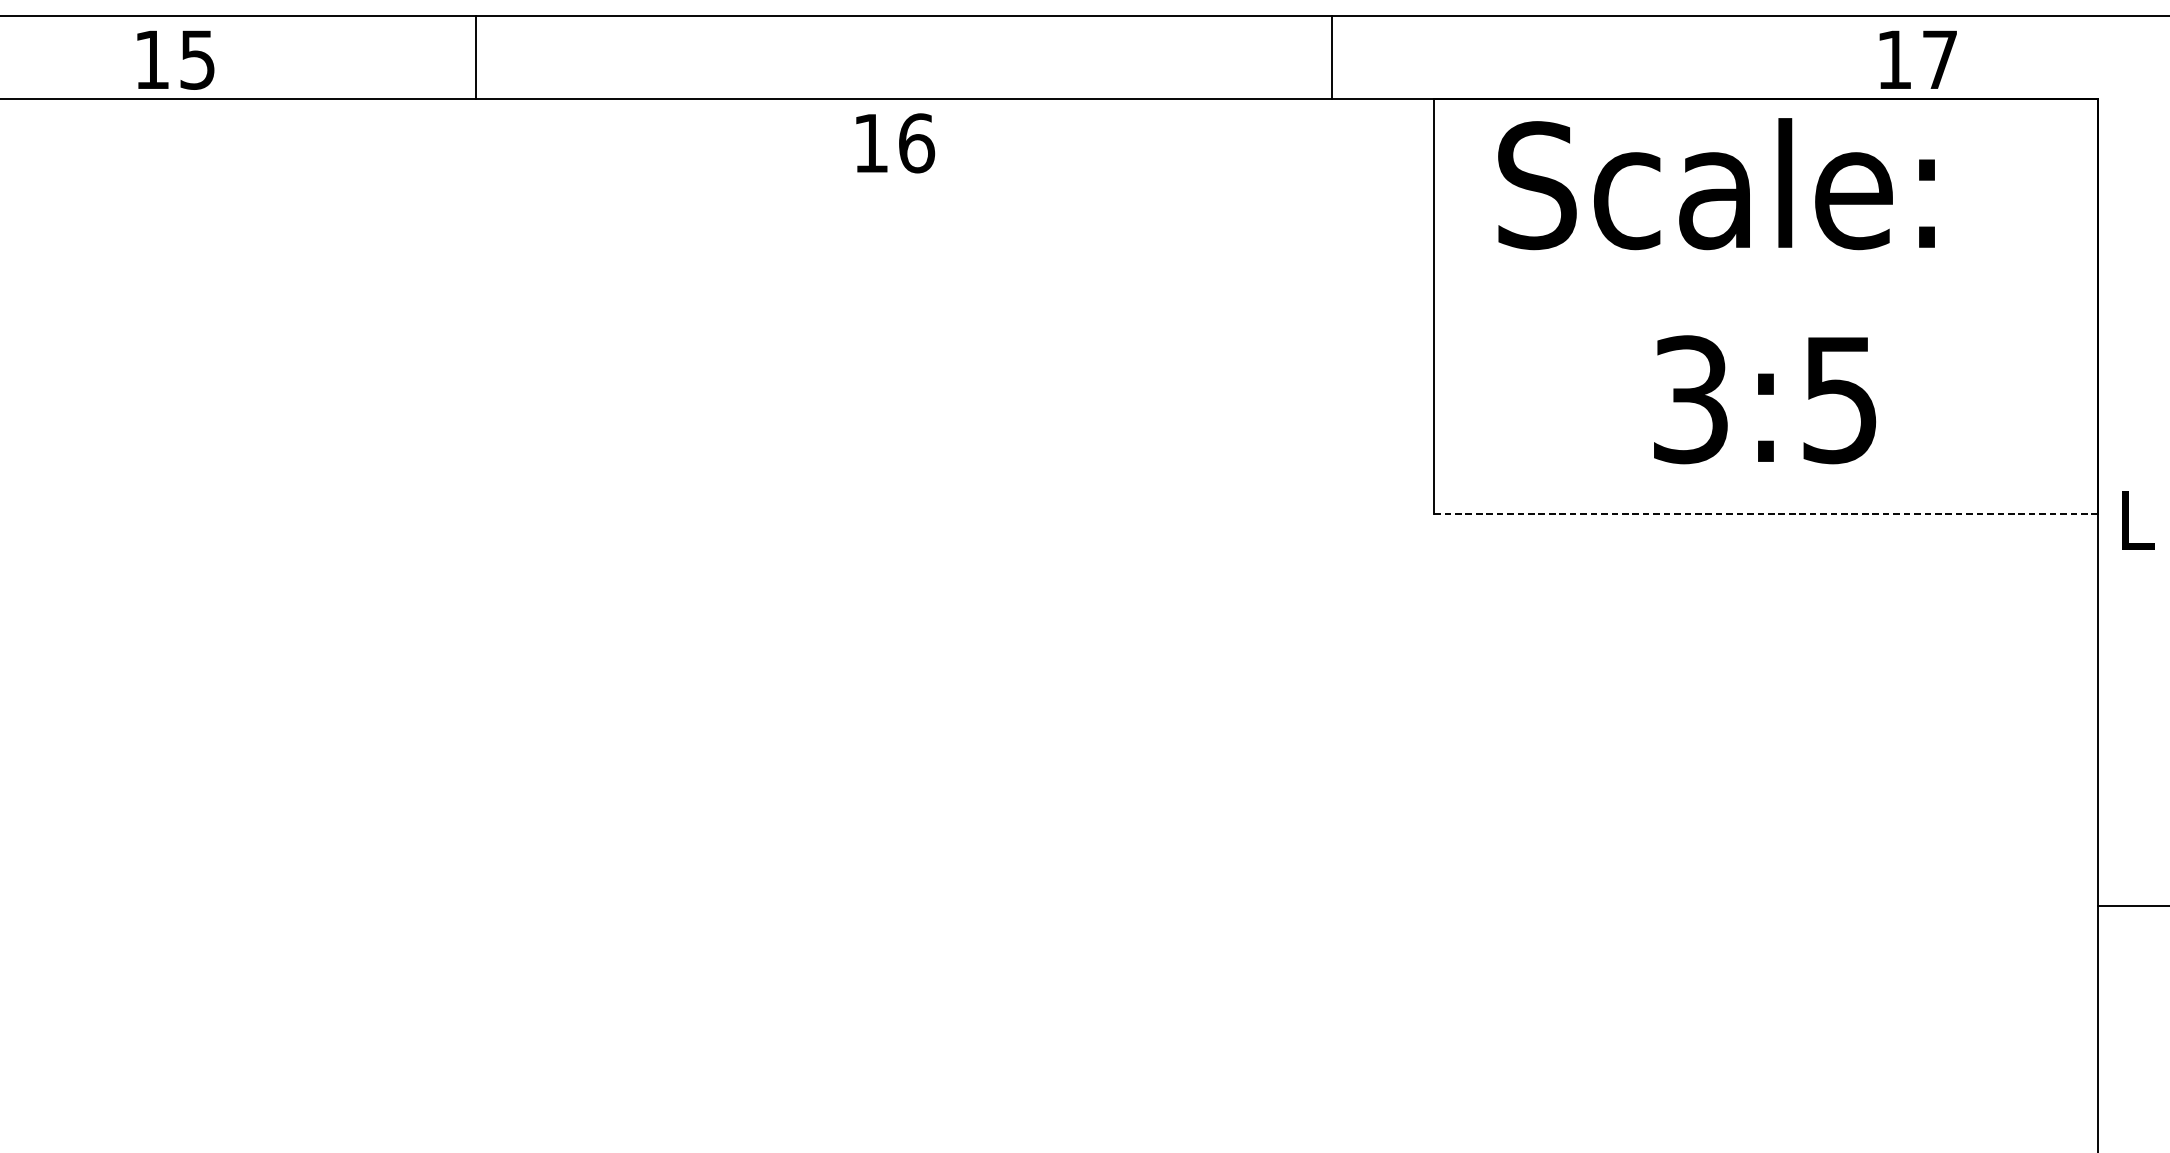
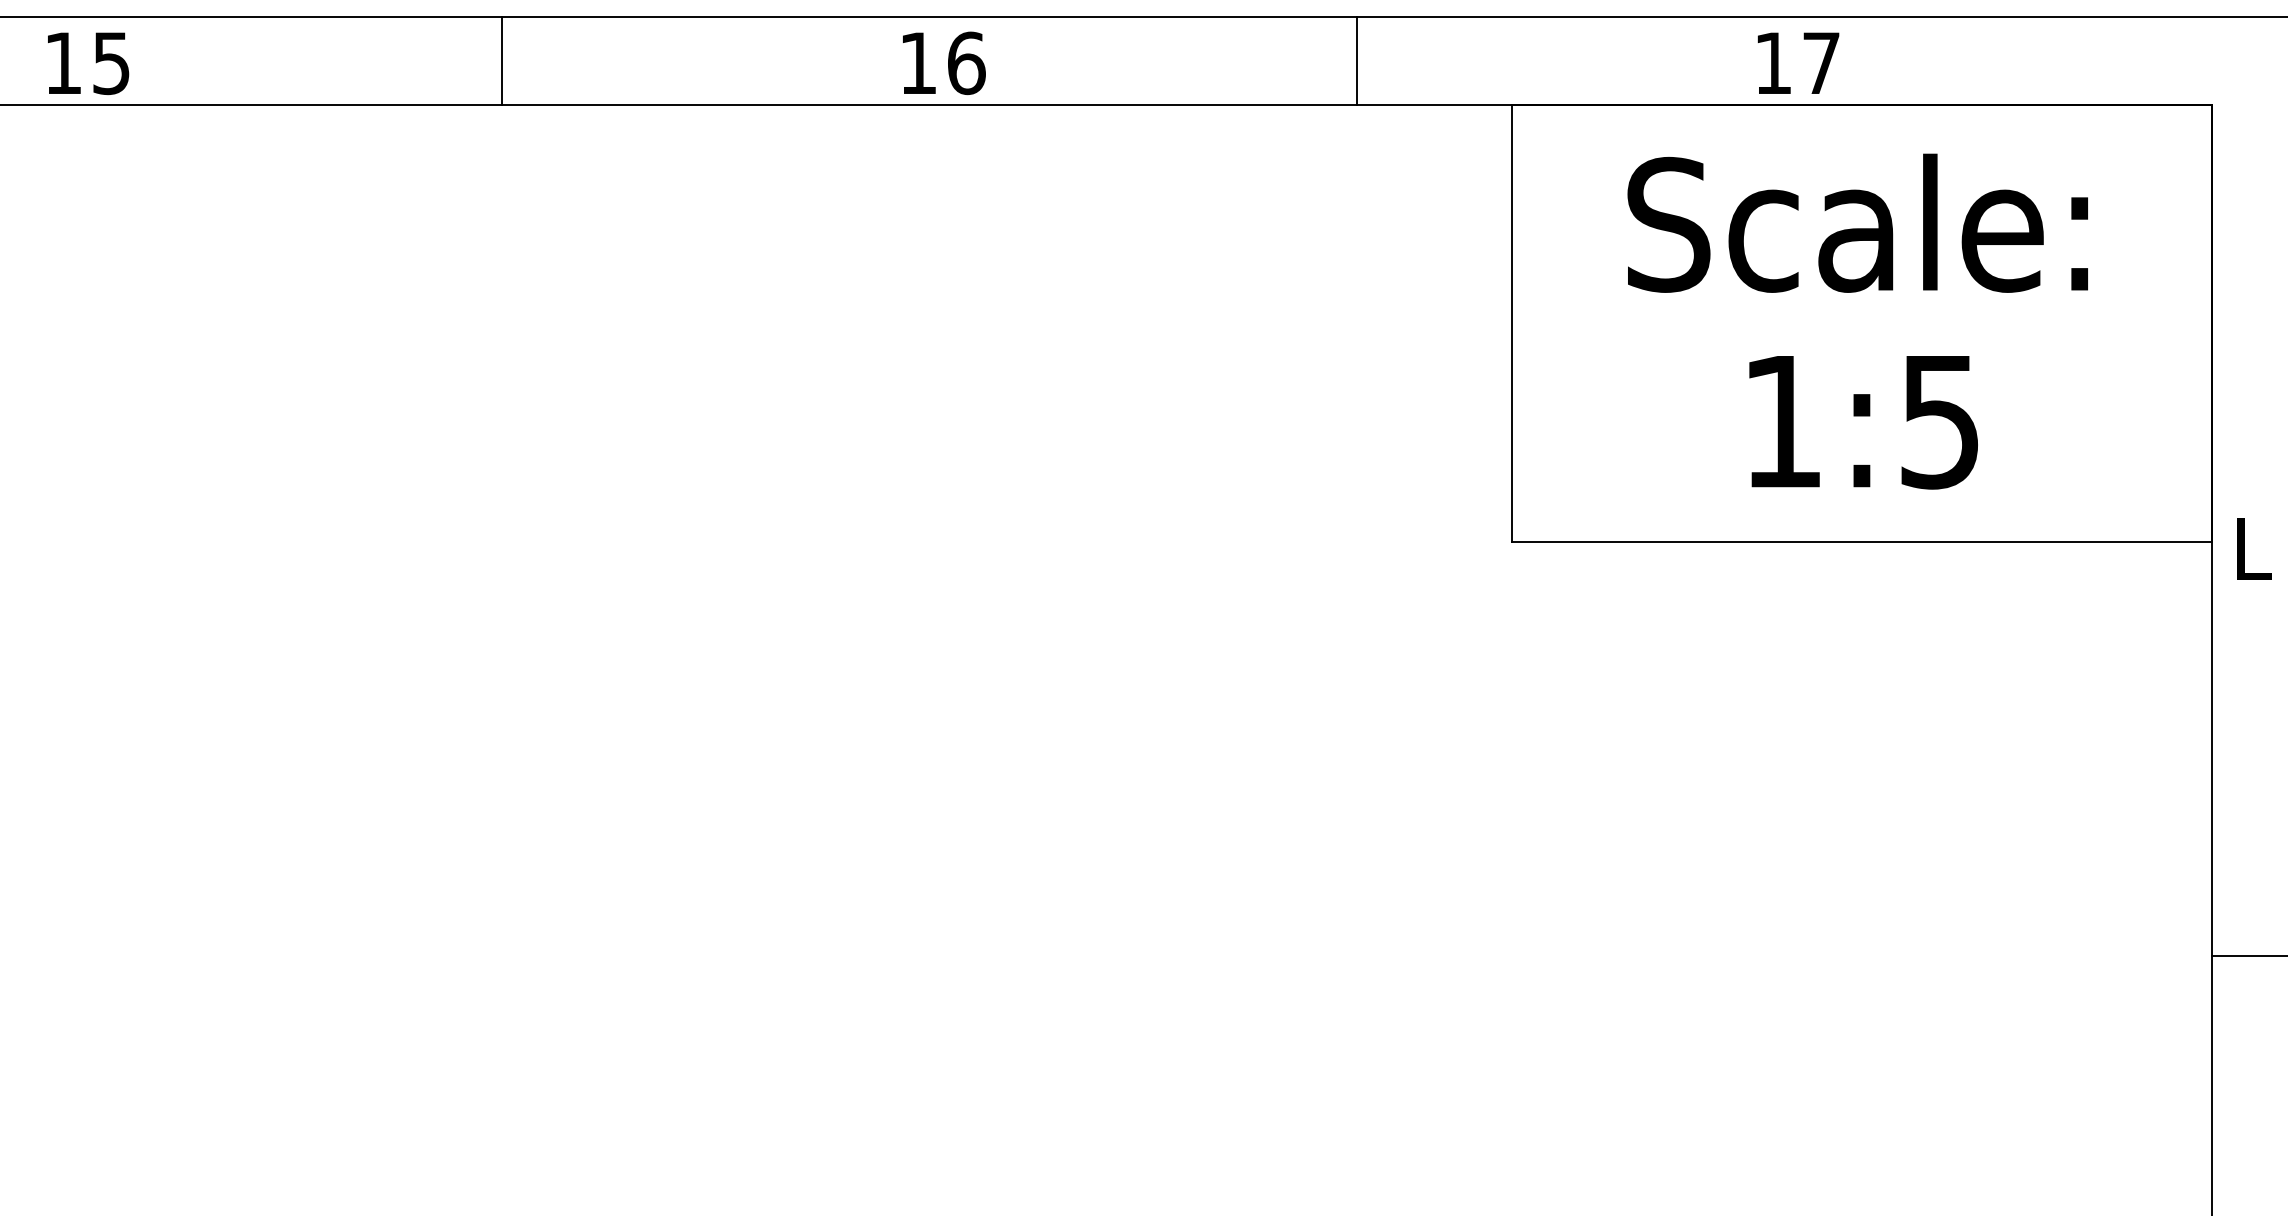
line: (1332, 57) -> (1356, 60), moved
text: (1918, 59) -> (1798, 62), moved
text: (175, 60) -> (88, 63), moved
text: (895, 143) -> (944, 63), moved
text: (1716, 183) -> (1857, 222), moved
text: (1690, 399) -> (1782, 421), 3:5 -> 1:5
line: (1765, 513) -> (1861, 541), dashed -> solid

